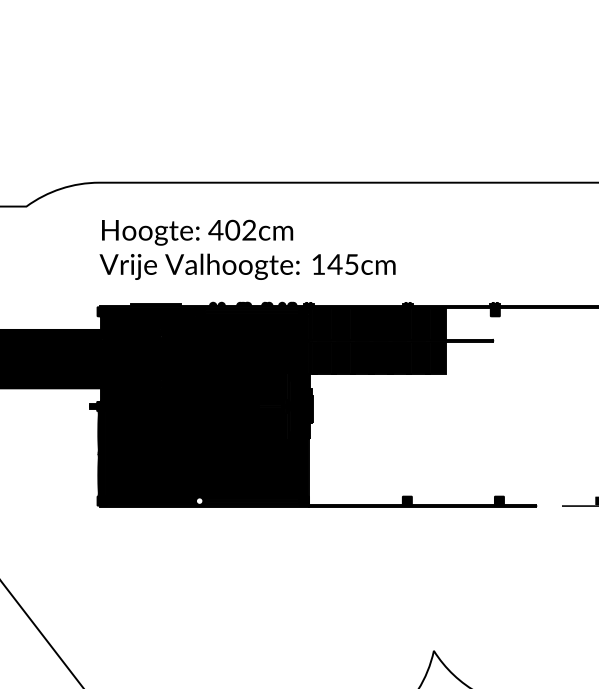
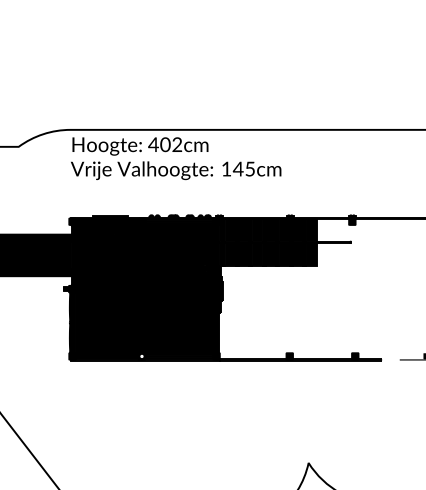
text: (248, 249) -> (176, 158), moved

